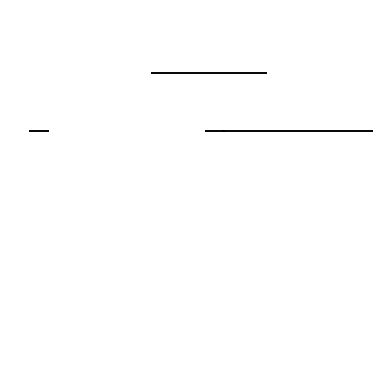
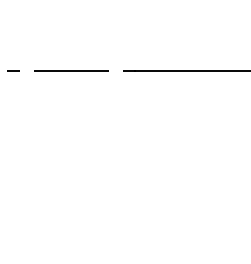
line: (208, 71) -> (71, 70), moved

